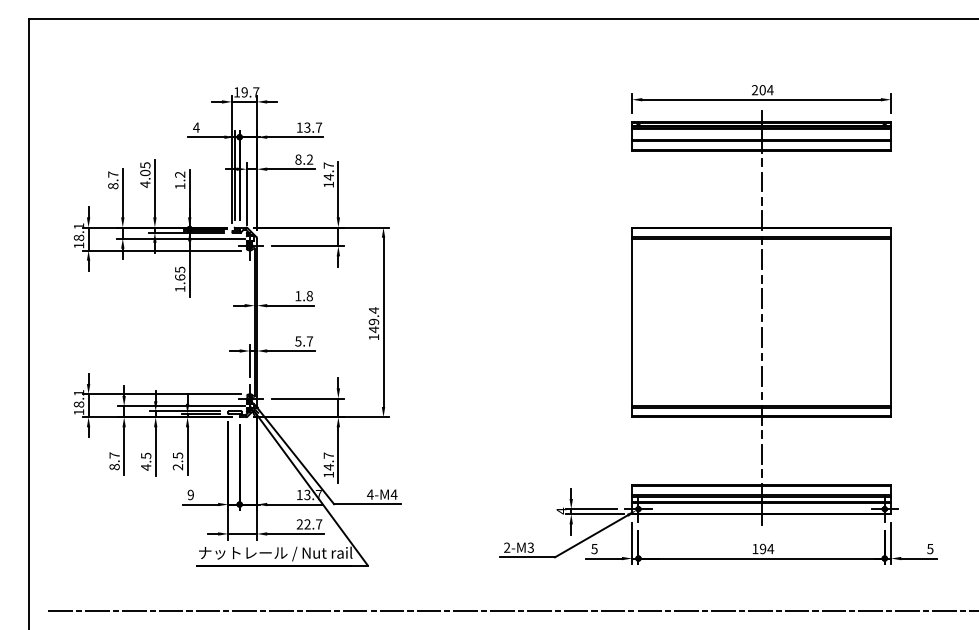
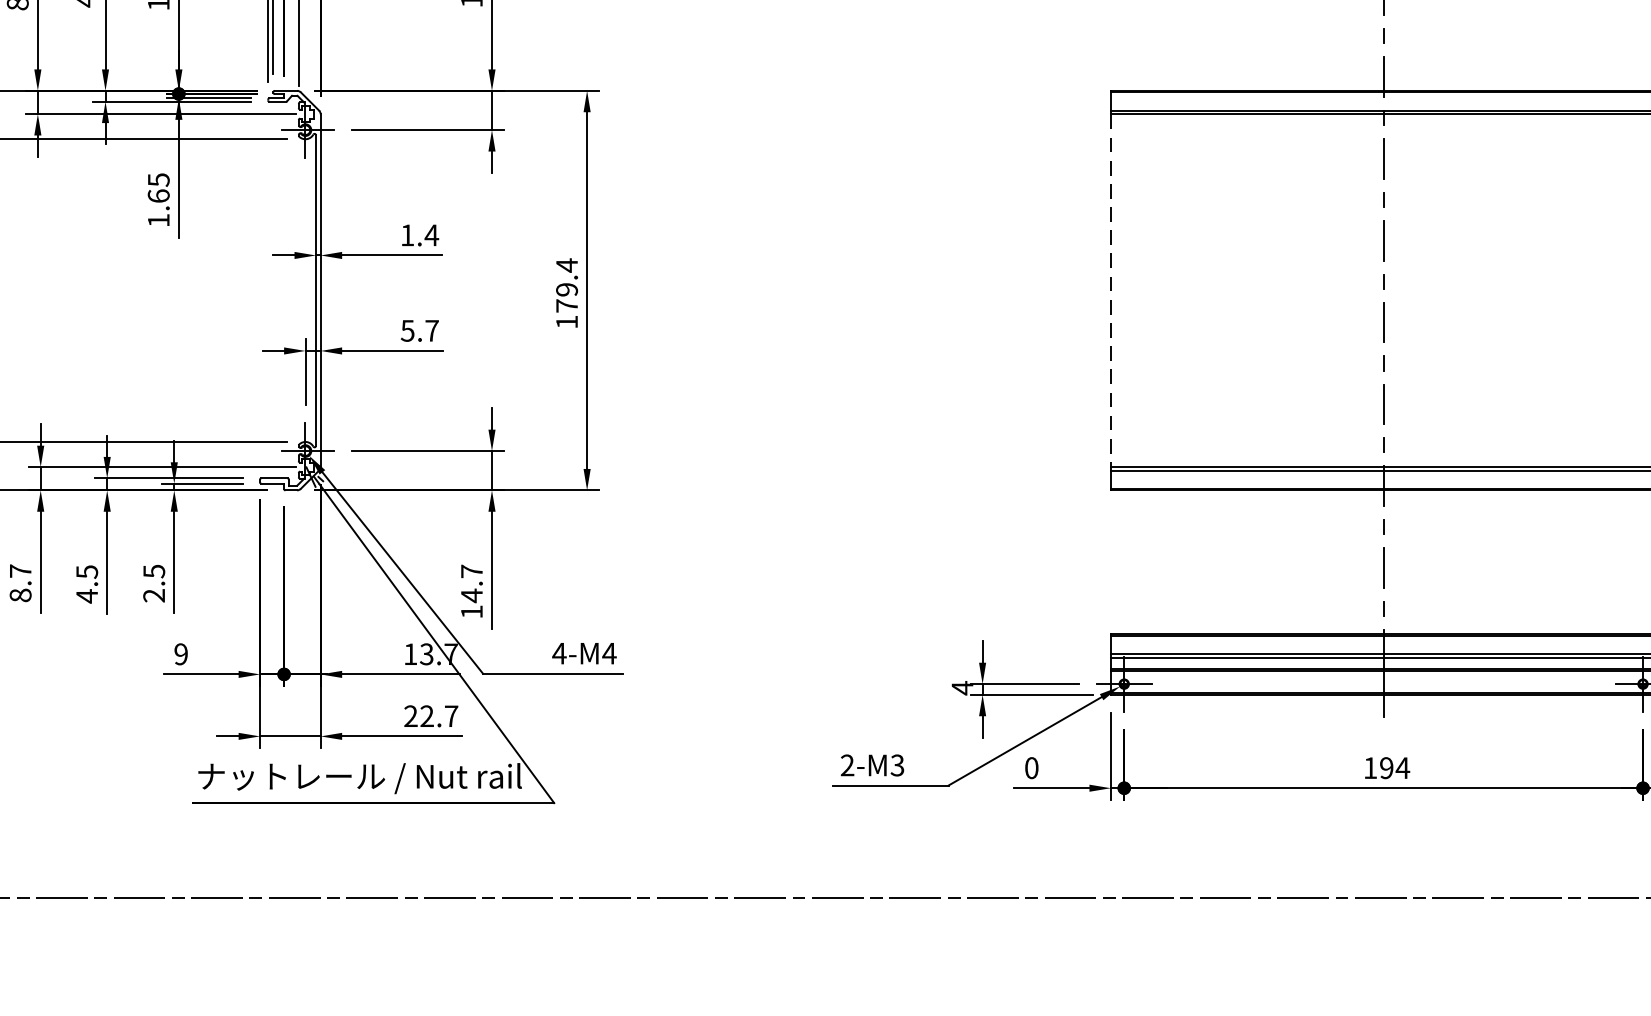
text: (309, 296) -> (431, 236), 1.8 -> 1.4
line: (632, 322) -> (1111, 290), solid -> dashed
text: (373, 329) -> (565, 305), 149.4 -> 179.4
text: (594, 548) -> (1031, 767), 5 -> 0

